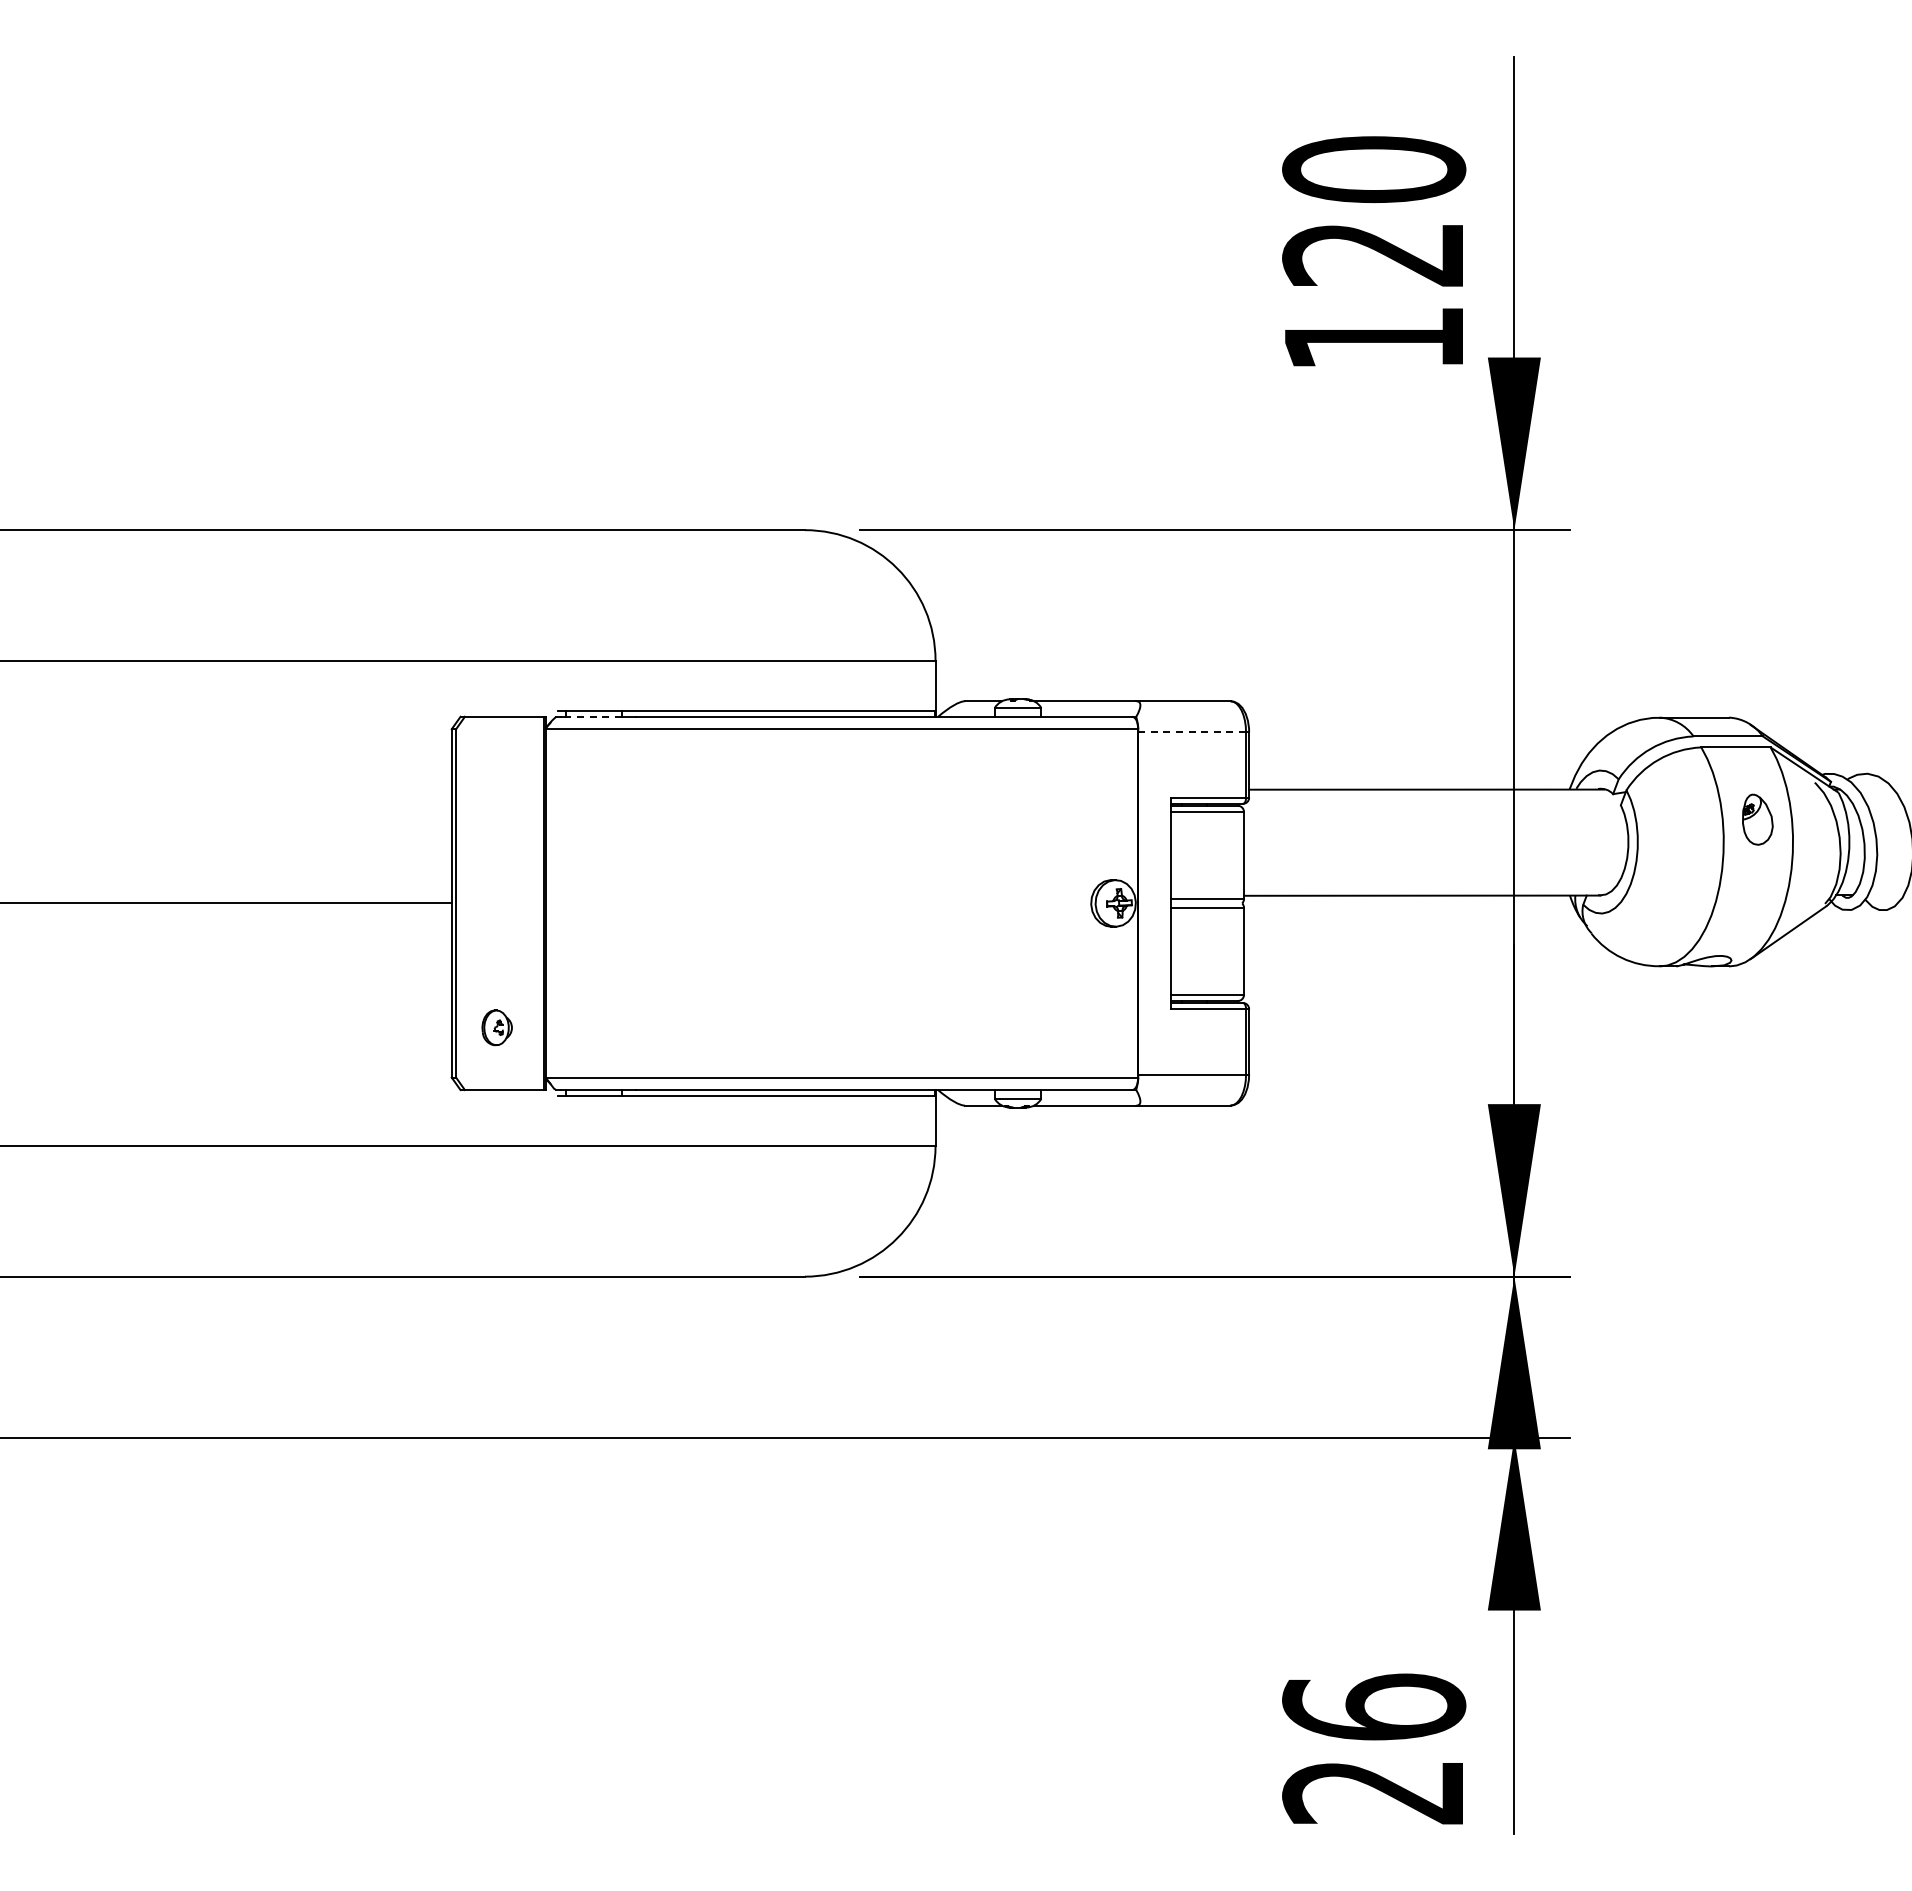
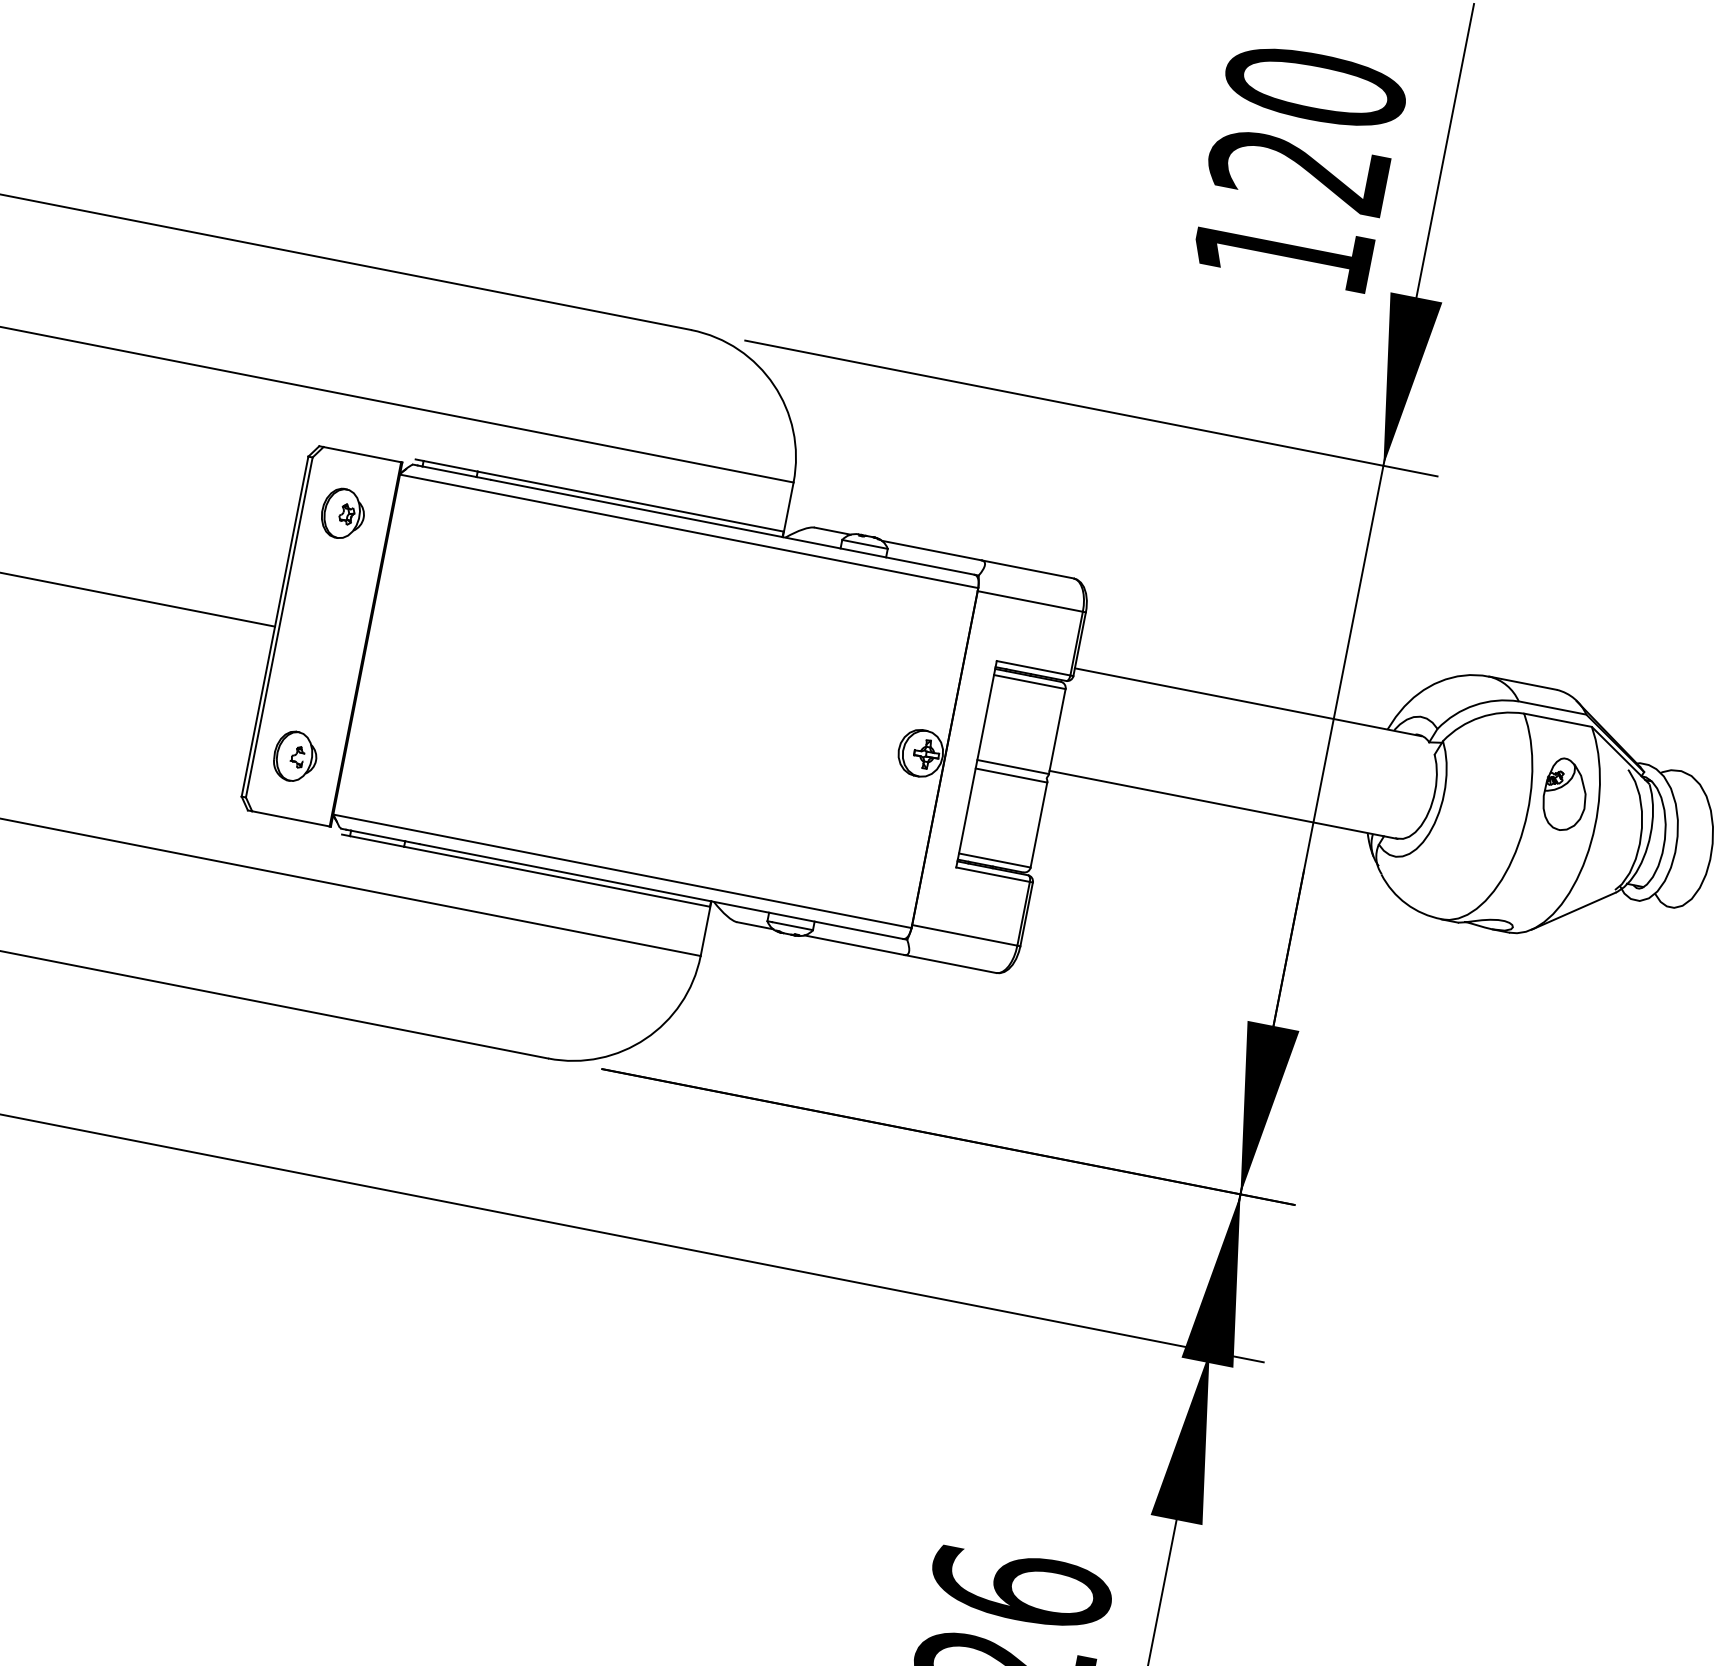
line: (594, 716) -> (450, 471), dashed -> solid
line: (1192, 732) -> (1030, 601), dashed -> solid
part: (496, 778) -> (342, 513), added
part: (1757, 819) -> (1565, 794), size x1.43
part: (497, 1027) -> (295, 756), size x1.43

